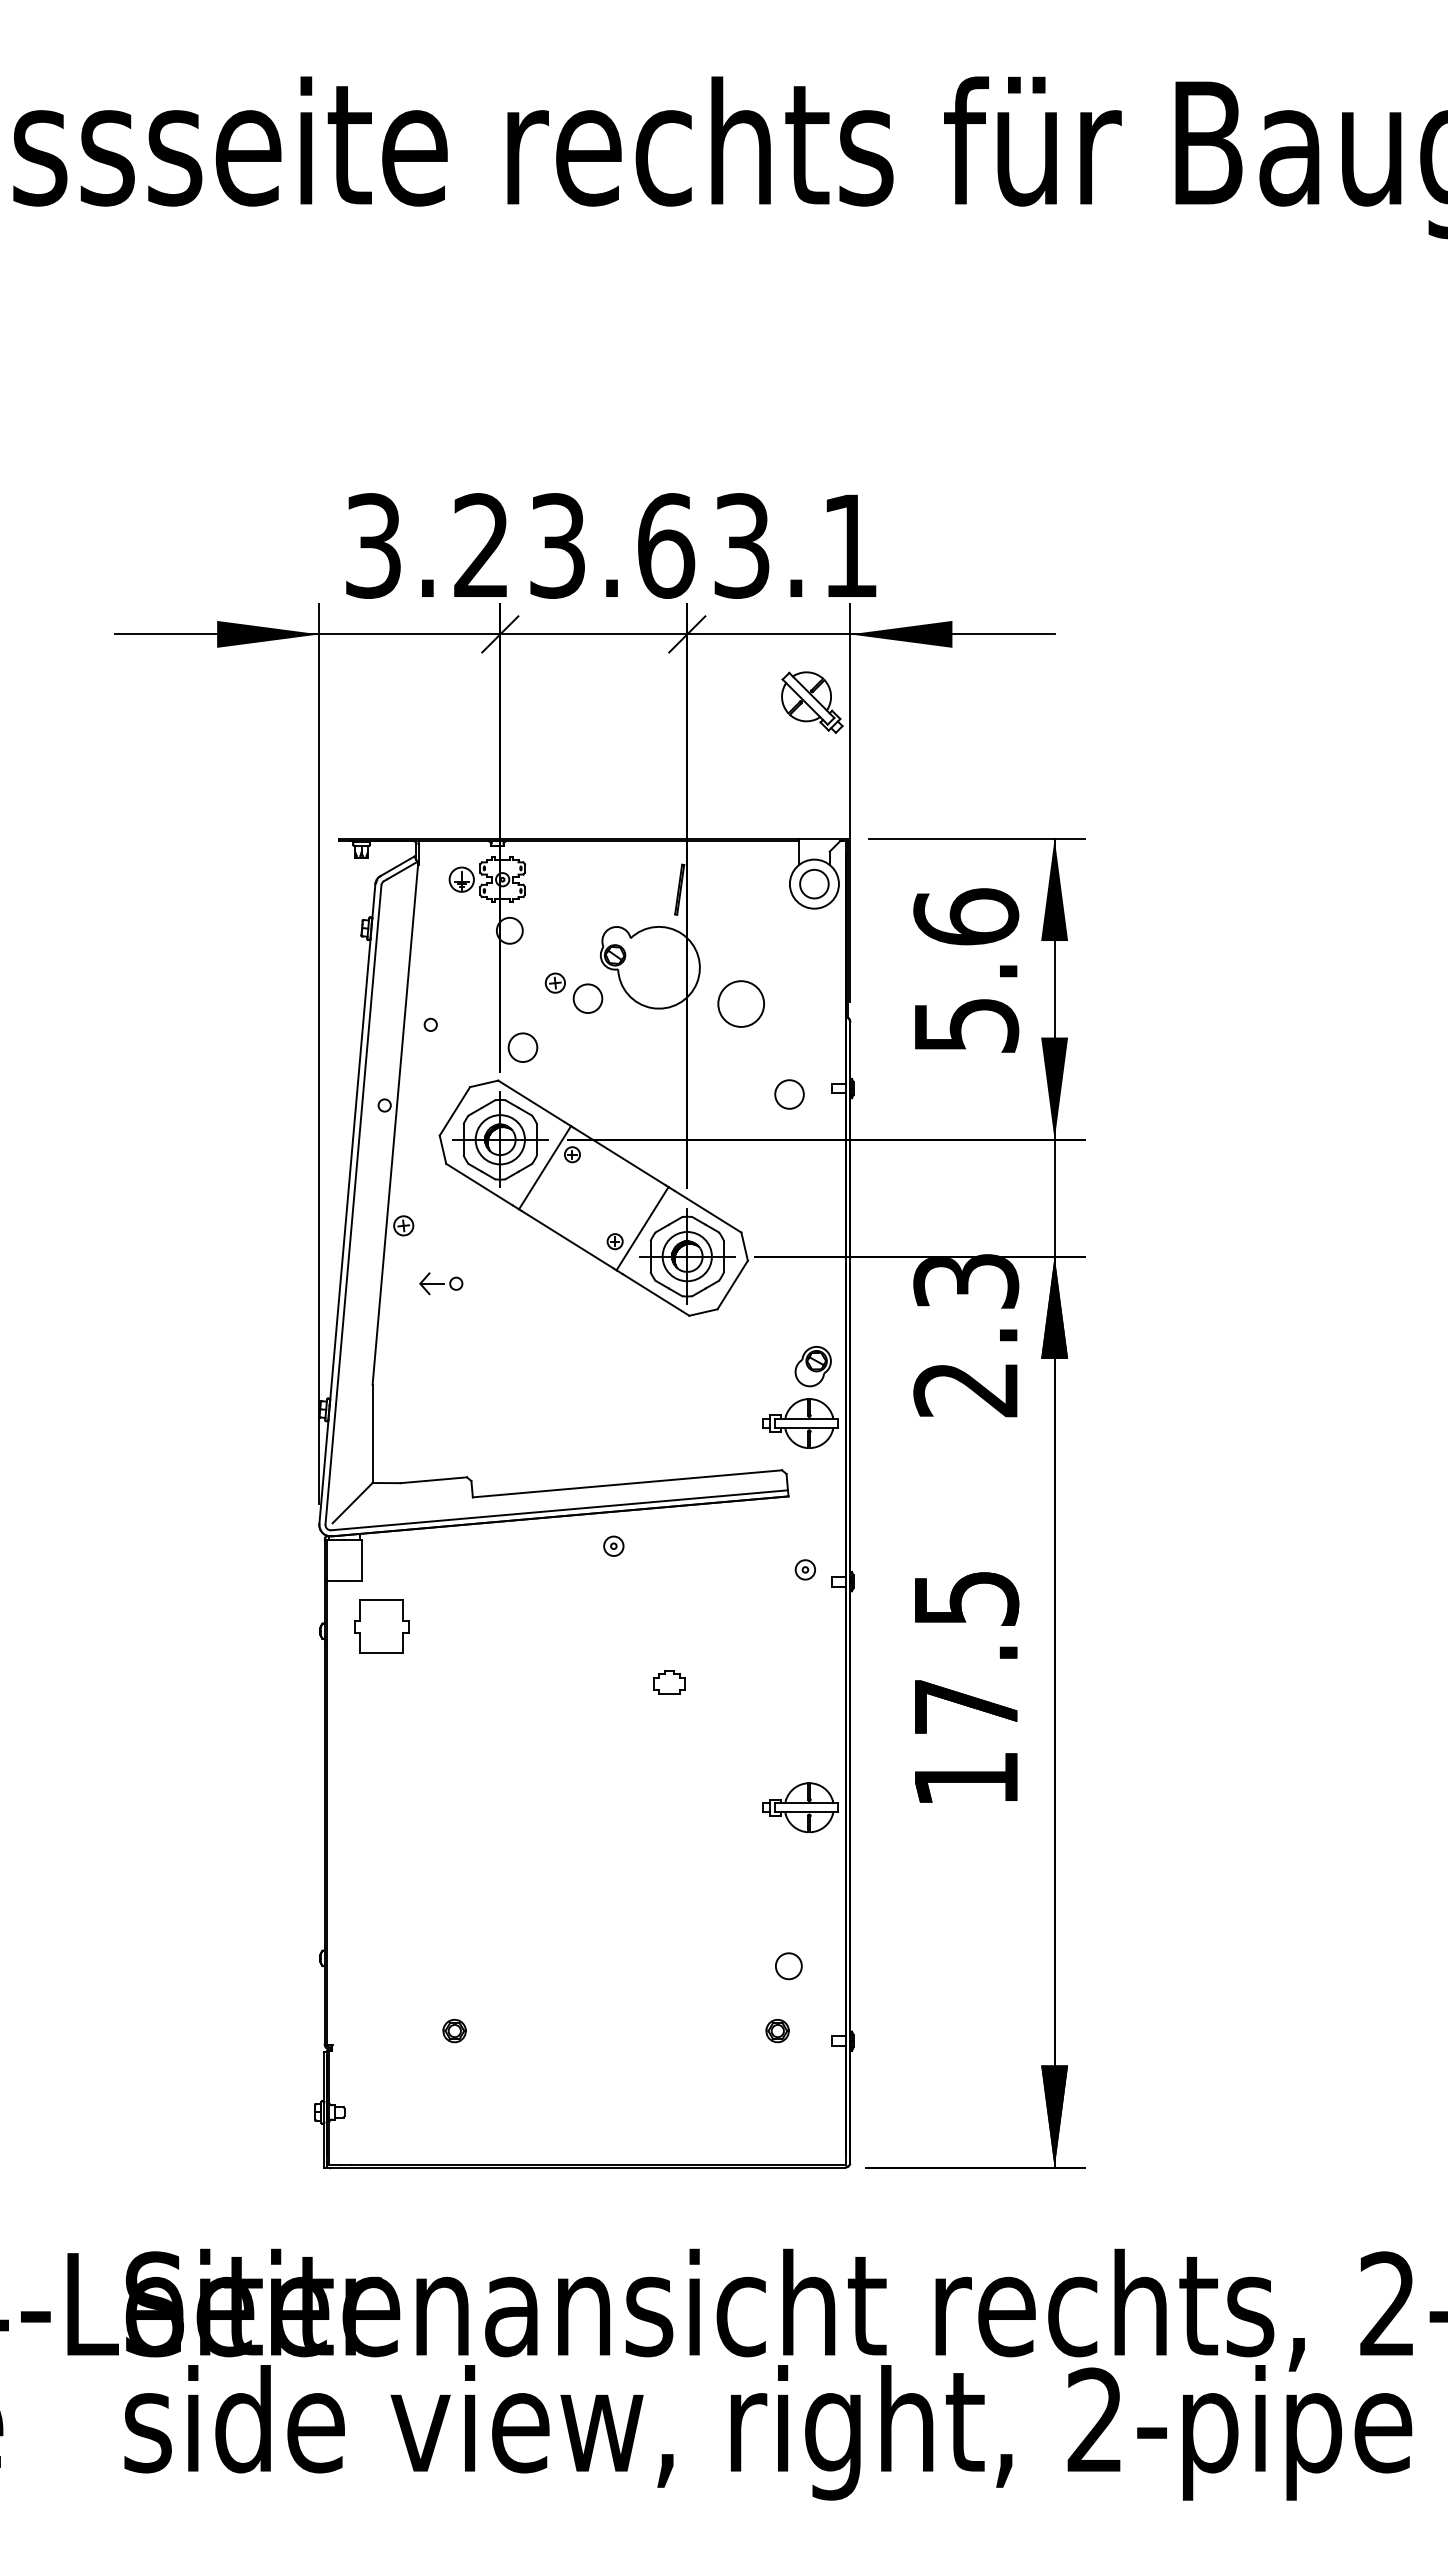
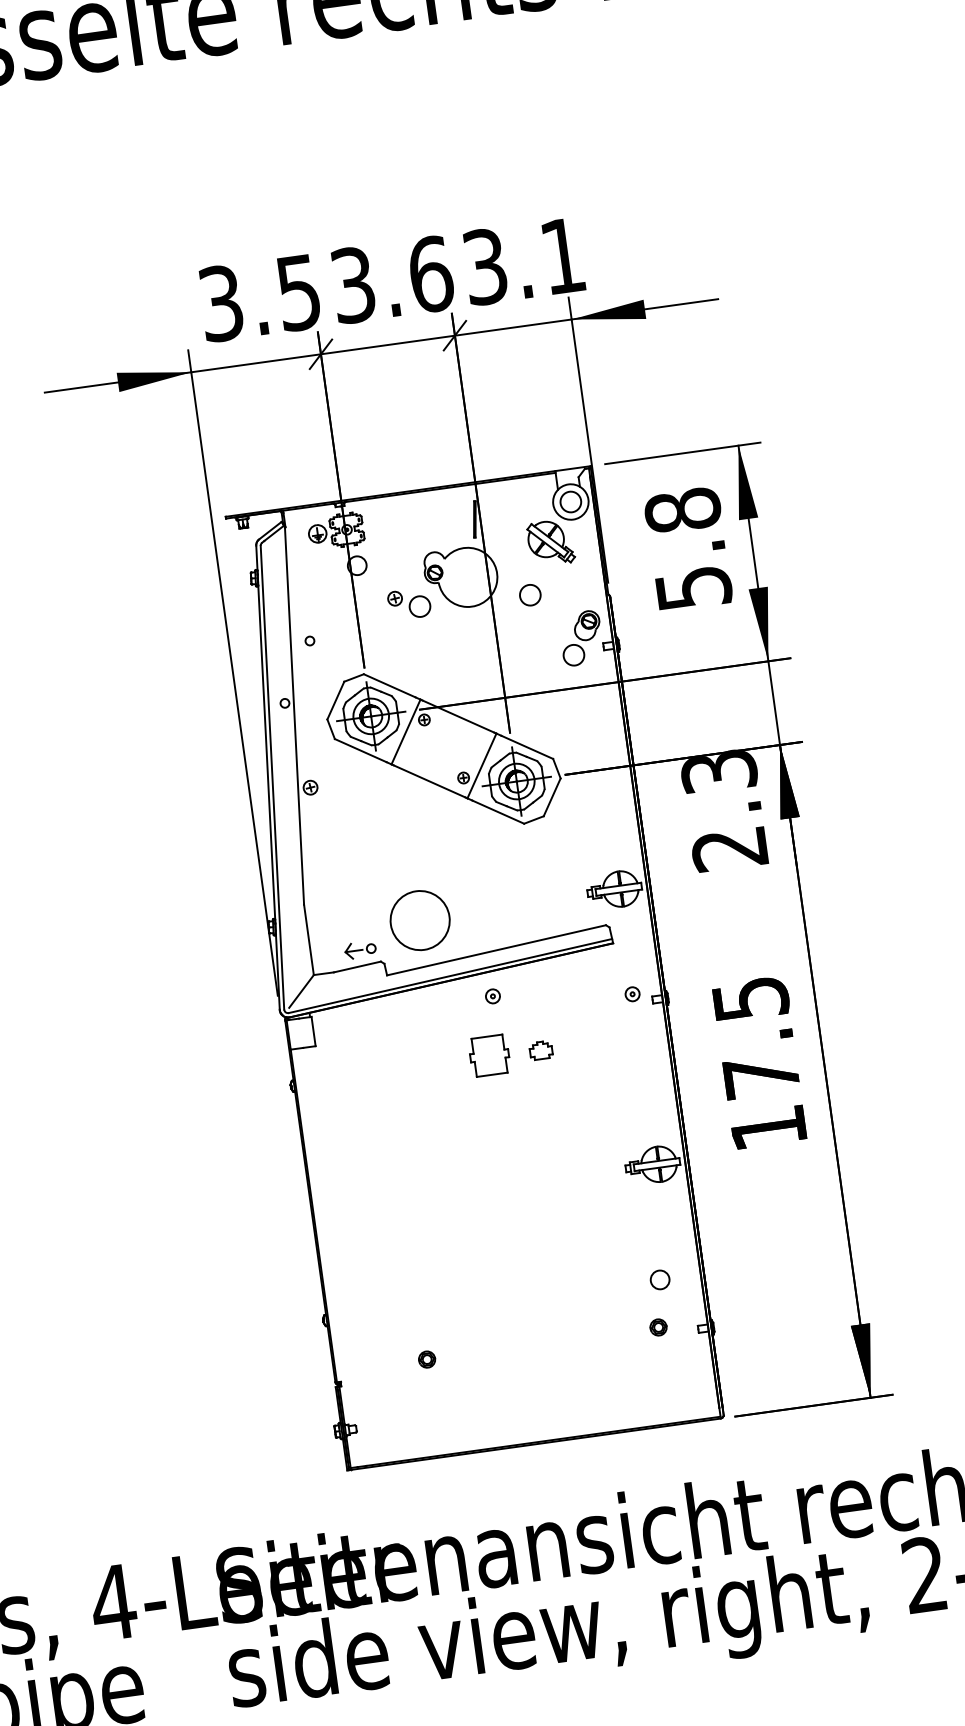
text: (481, 545) -> (298, 292), 3.2 -> 3.5
part: (812, 702) -> (551, 543), moved
text: (966, 916) -> (683, 510), 5.6 -> 5.8
circle: (740, 1003) -> (529, 594), size x0.62
circle: (522, 1047) -> (377, 648), removed
part: (441, 1283) -> (360, 949), moved
part: (812, 1366) -> (586, 625), moved
circle: (528, 1428) -> (420, 920), added
part: (381, 1626) -> (489, 1055), moved
part: (669, 1682) -> (541, 1050), moved

